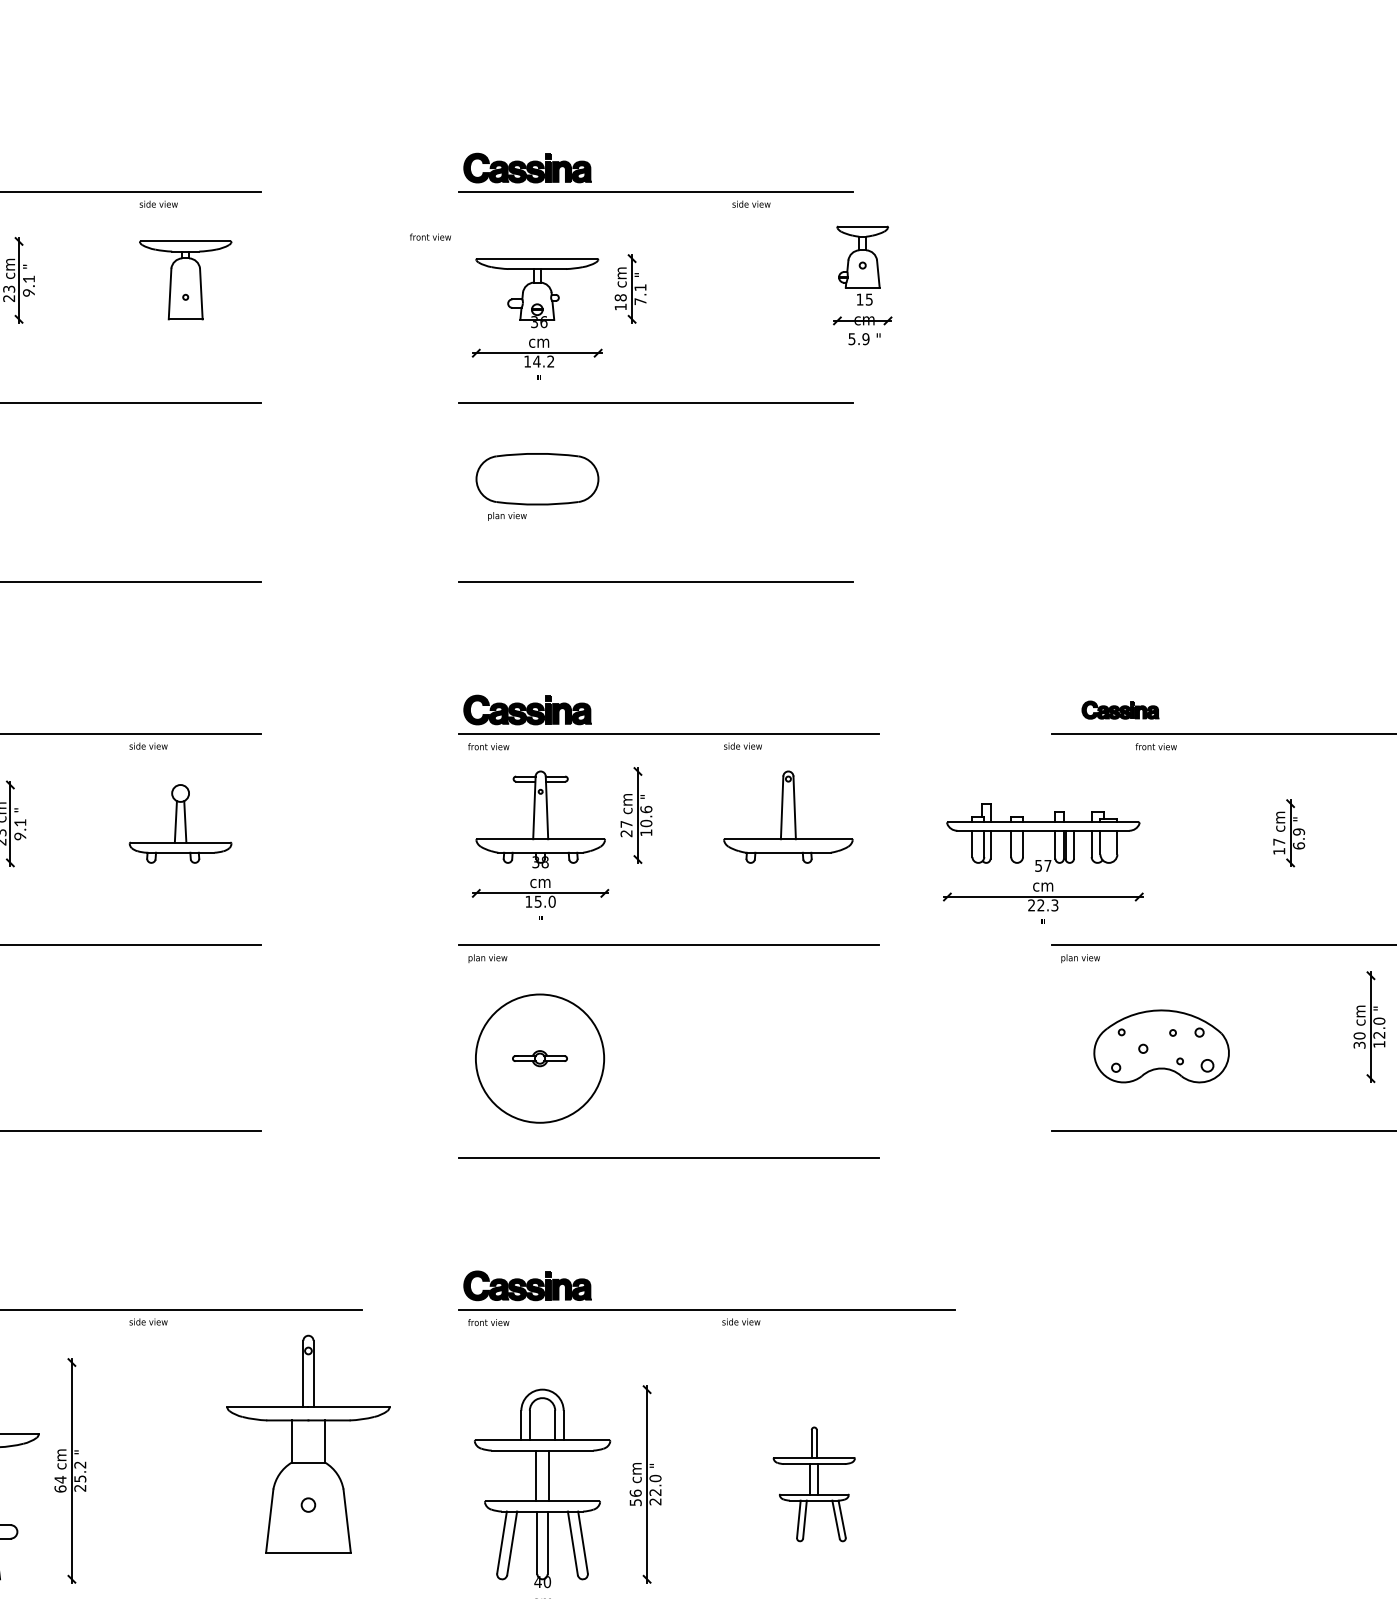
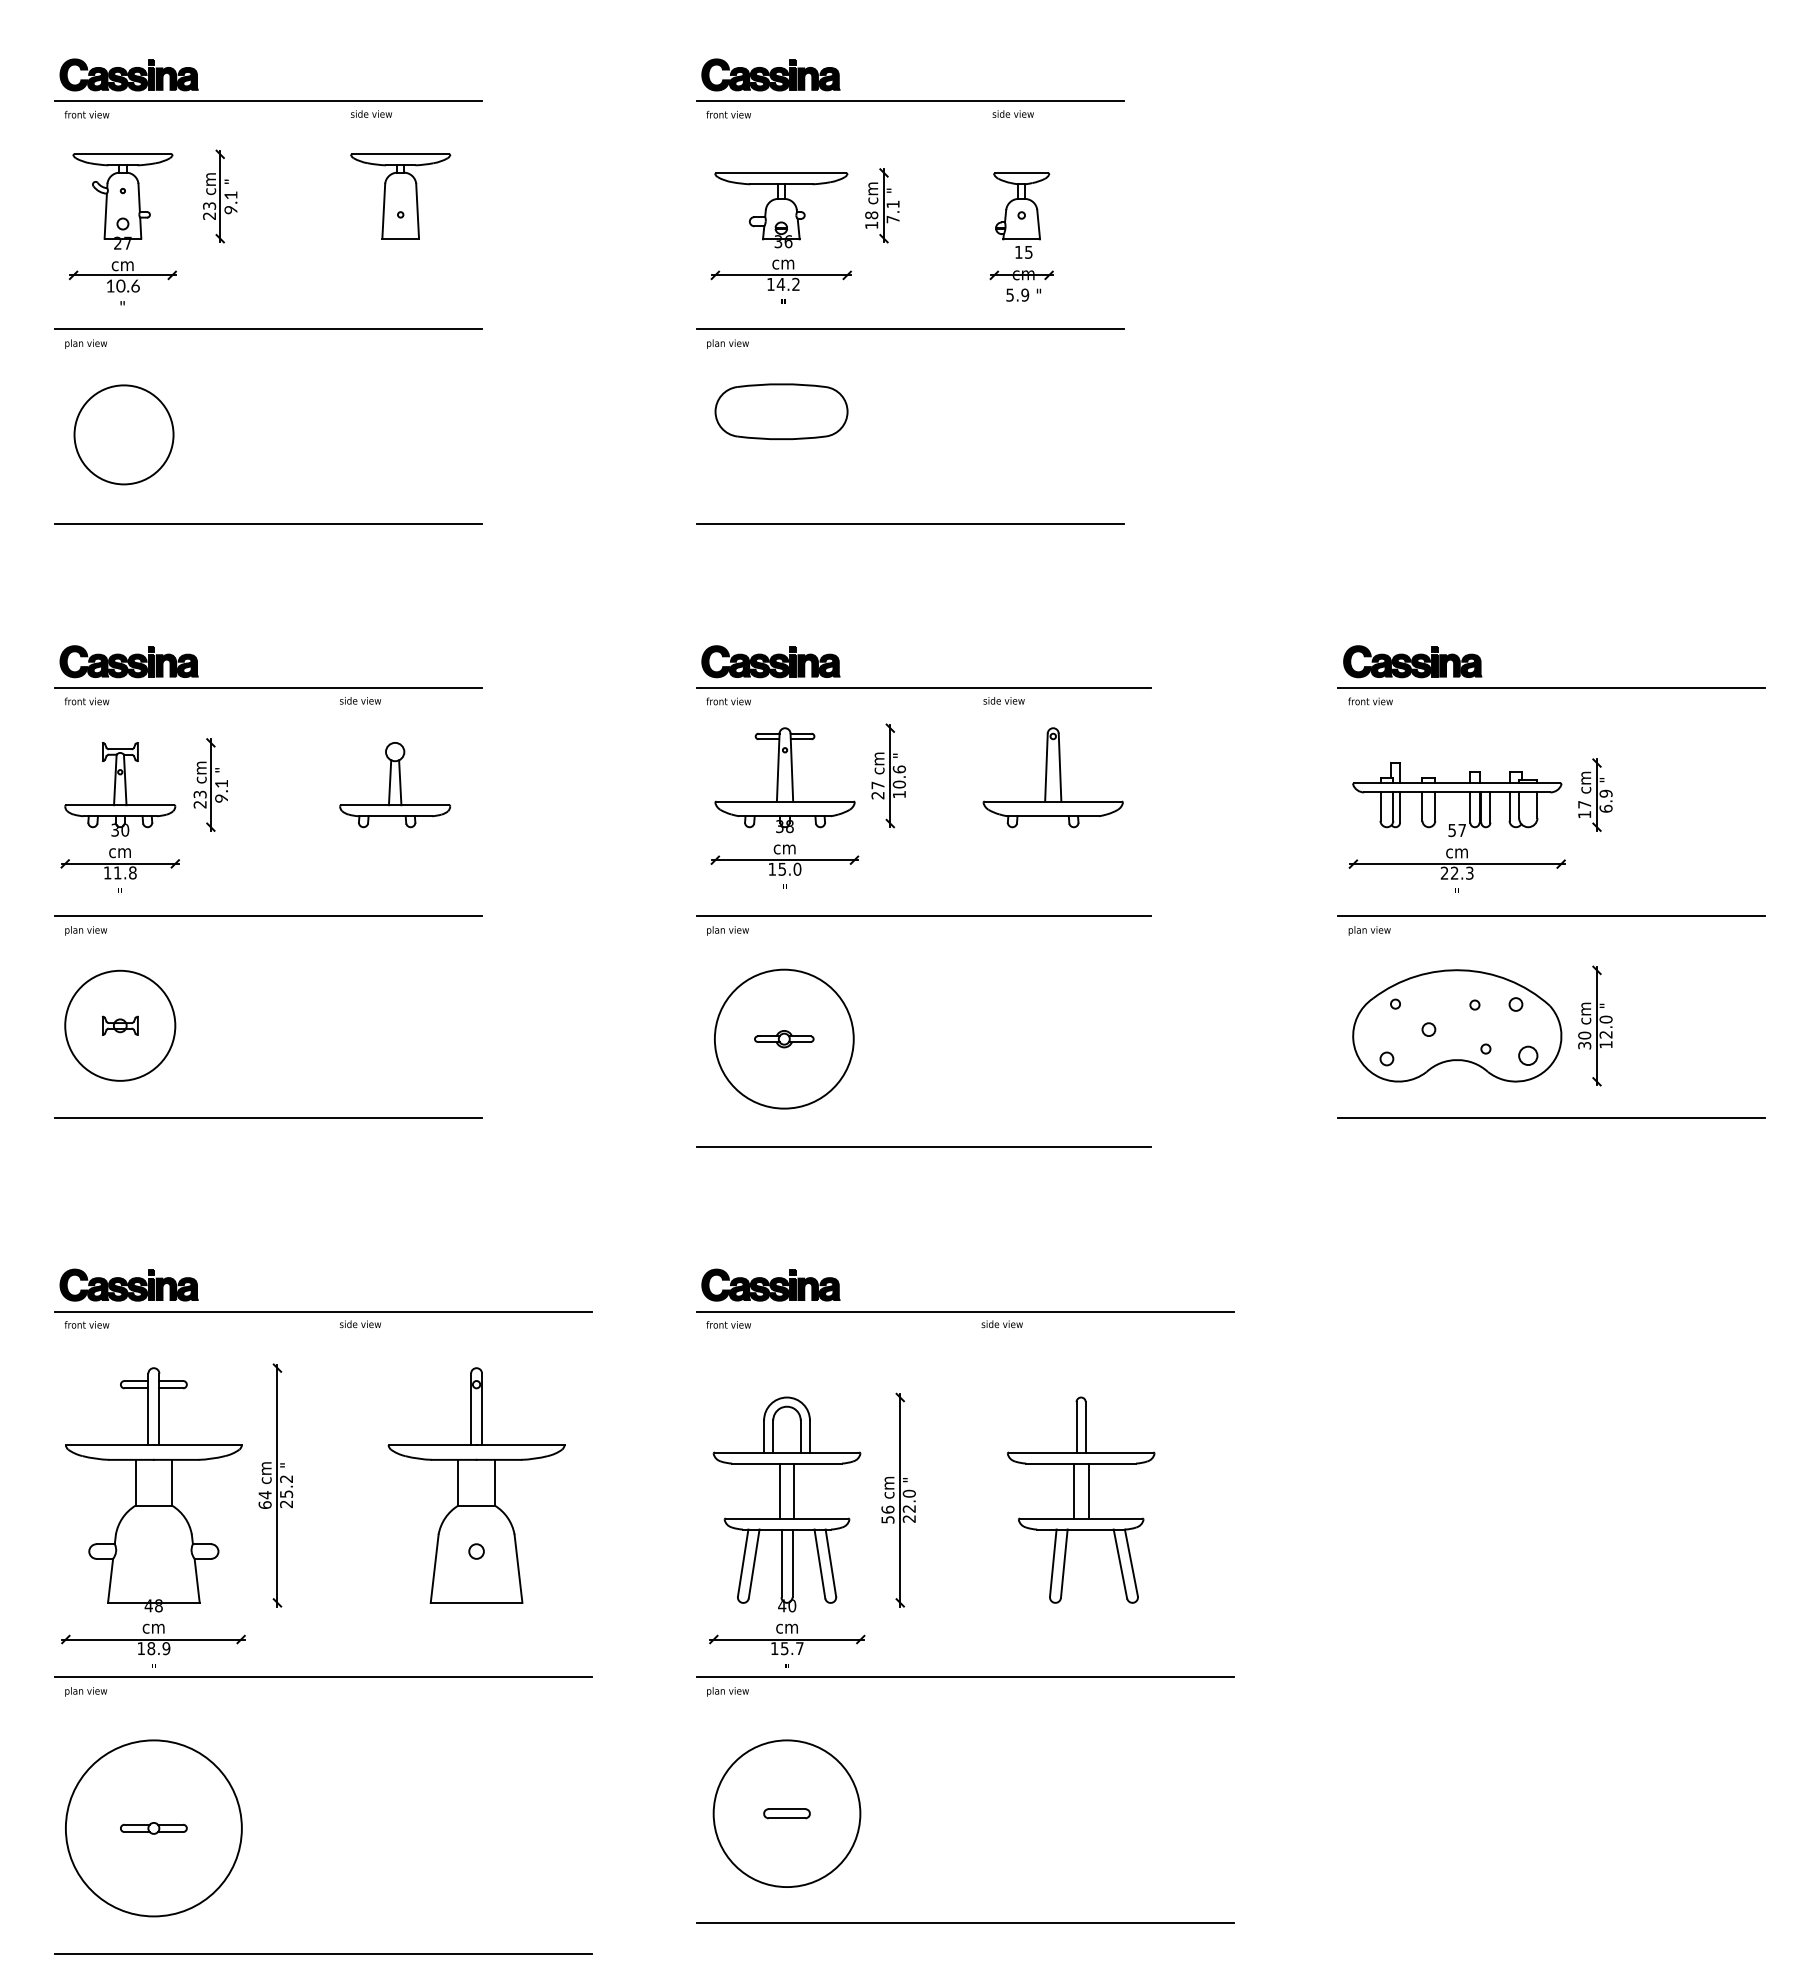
text: (430, 236) -> (728, 114), moved
part: (862, 284) -> (1021, 236), moved
text: (506, 515) -> (727, 343), moved
part: (1120, 709) -> (1412, 661), size x1.67
text: (1156, 746) -> (1370, 701), moved
part: (1042, 863) -> (1456, 827), moved
part: (1369, 1026) -> (1595, 1025), moved
part: (1161, 1046) -> (1457, 1025), size x1.43
part: (308, 1444) -> (476, 1485), moved
part: (814, 1483) -> (1081, 1499), size x1.67

